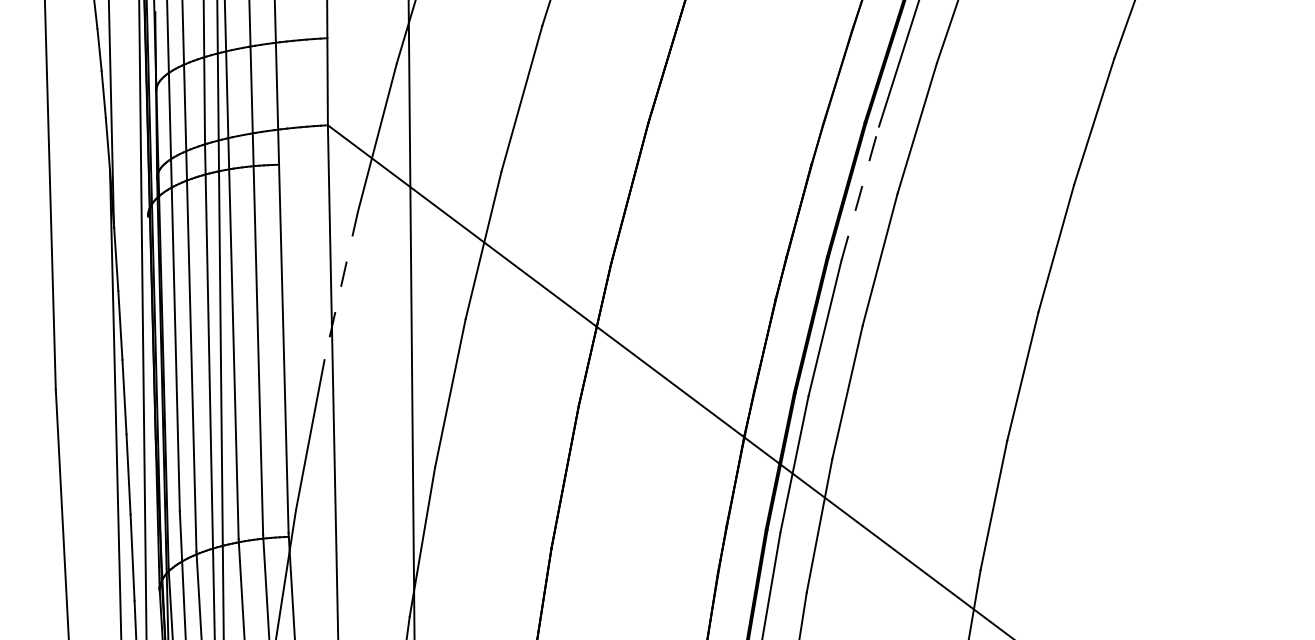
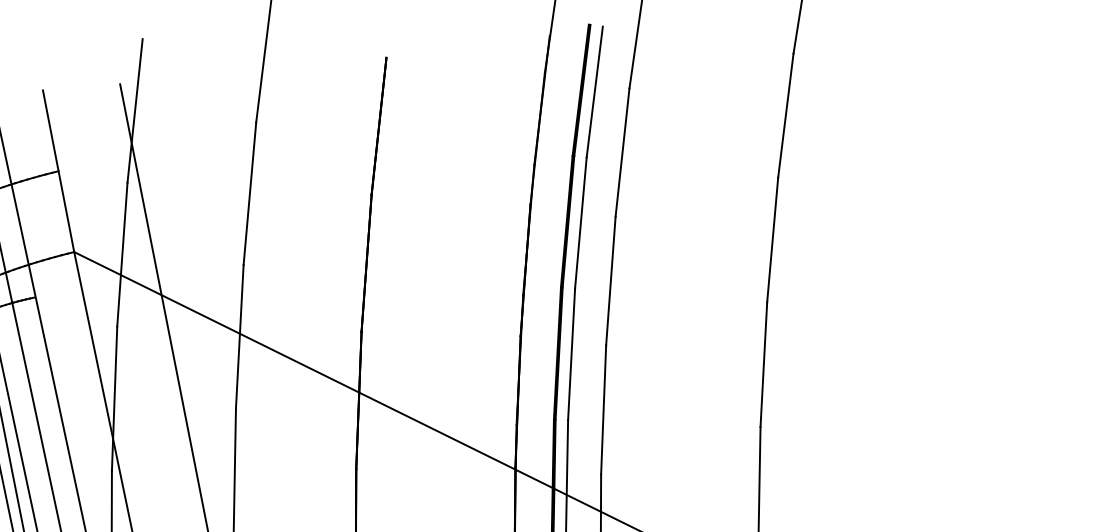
line: (860, 193) -> (581, 222), dashed -> solid
line: (341, 286) -> (114, 399), dashed -> solid

